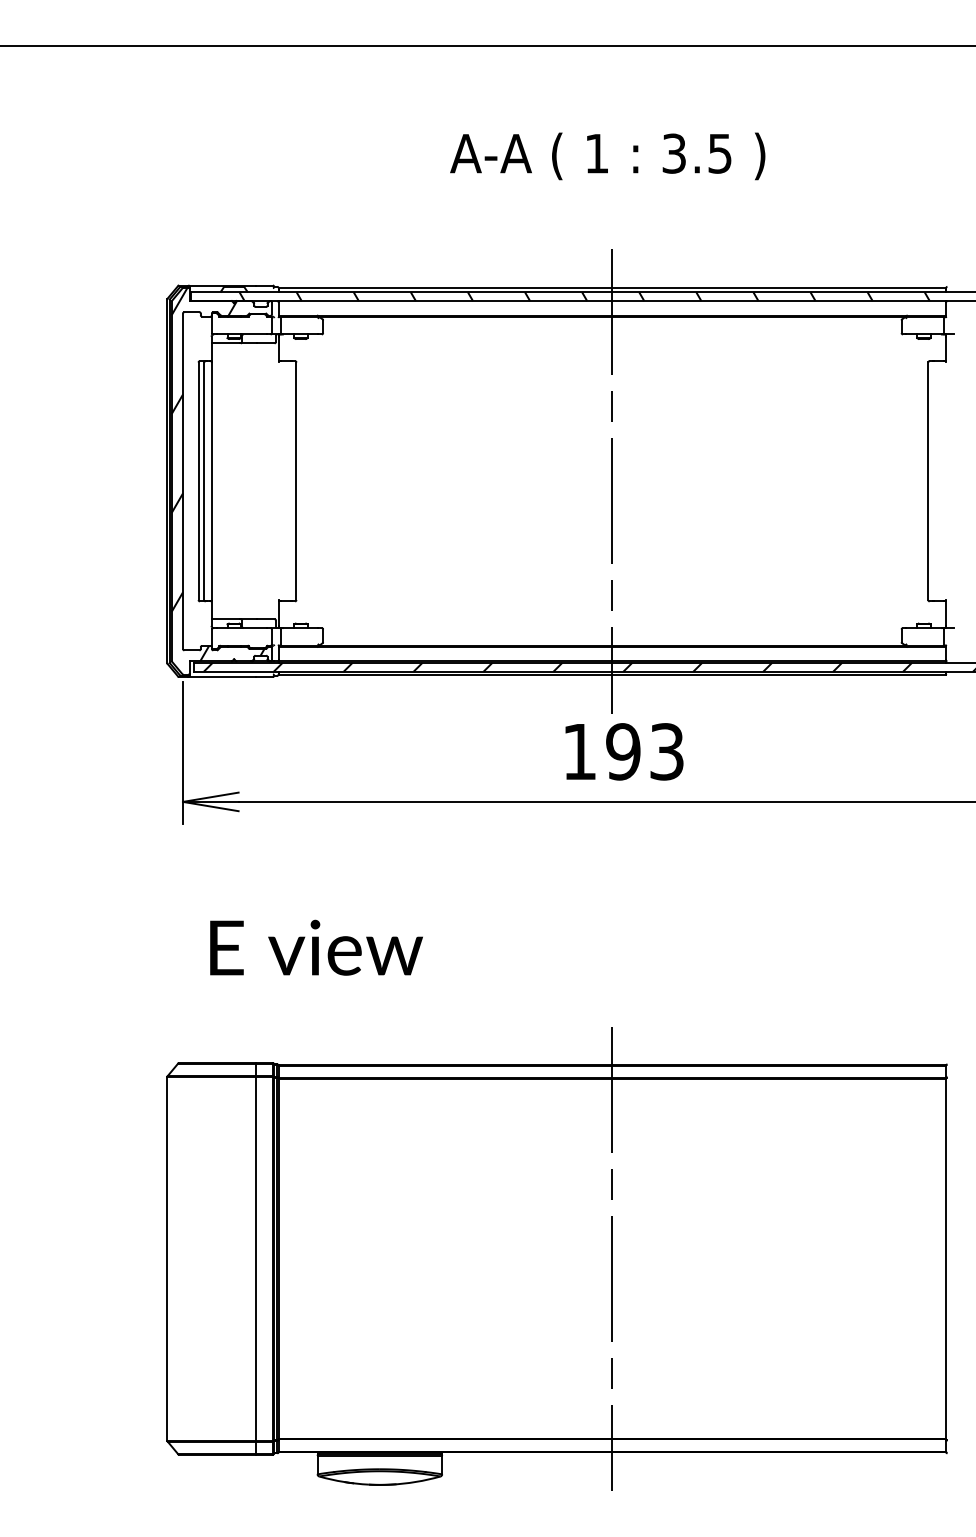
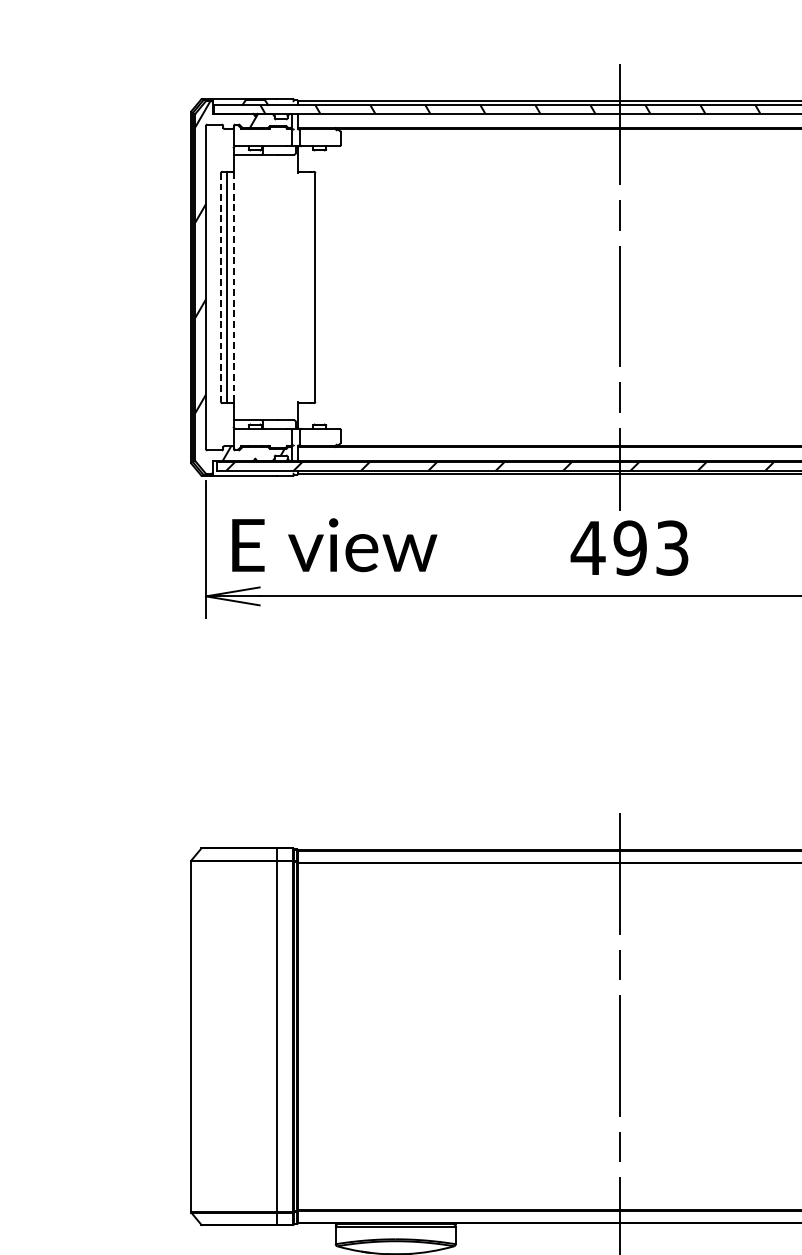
line: (198, 481) -> (220, 287), solid -> dashed
line: (211, 481) -> (233, 287), solid -> dashed
text: (579, 751) -> (588, 547), 193 -> 493
text: (316, 947) -> (334, 544), moved

